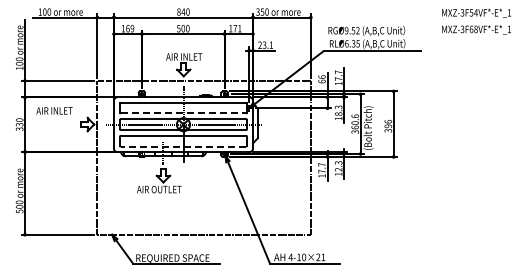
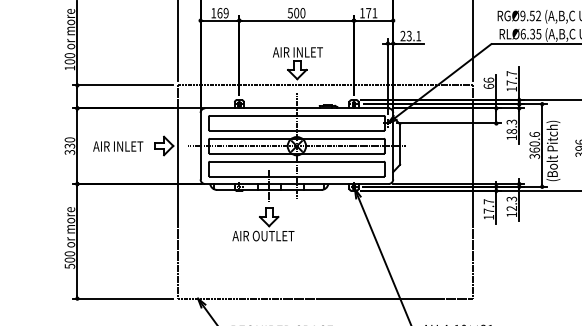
text: (54, 110) -> (118, 145), moved
line: (183, 113) -> (296, 130), dashed -> solid
line: (183, 146) -> (296, 176), dashed -> solid

